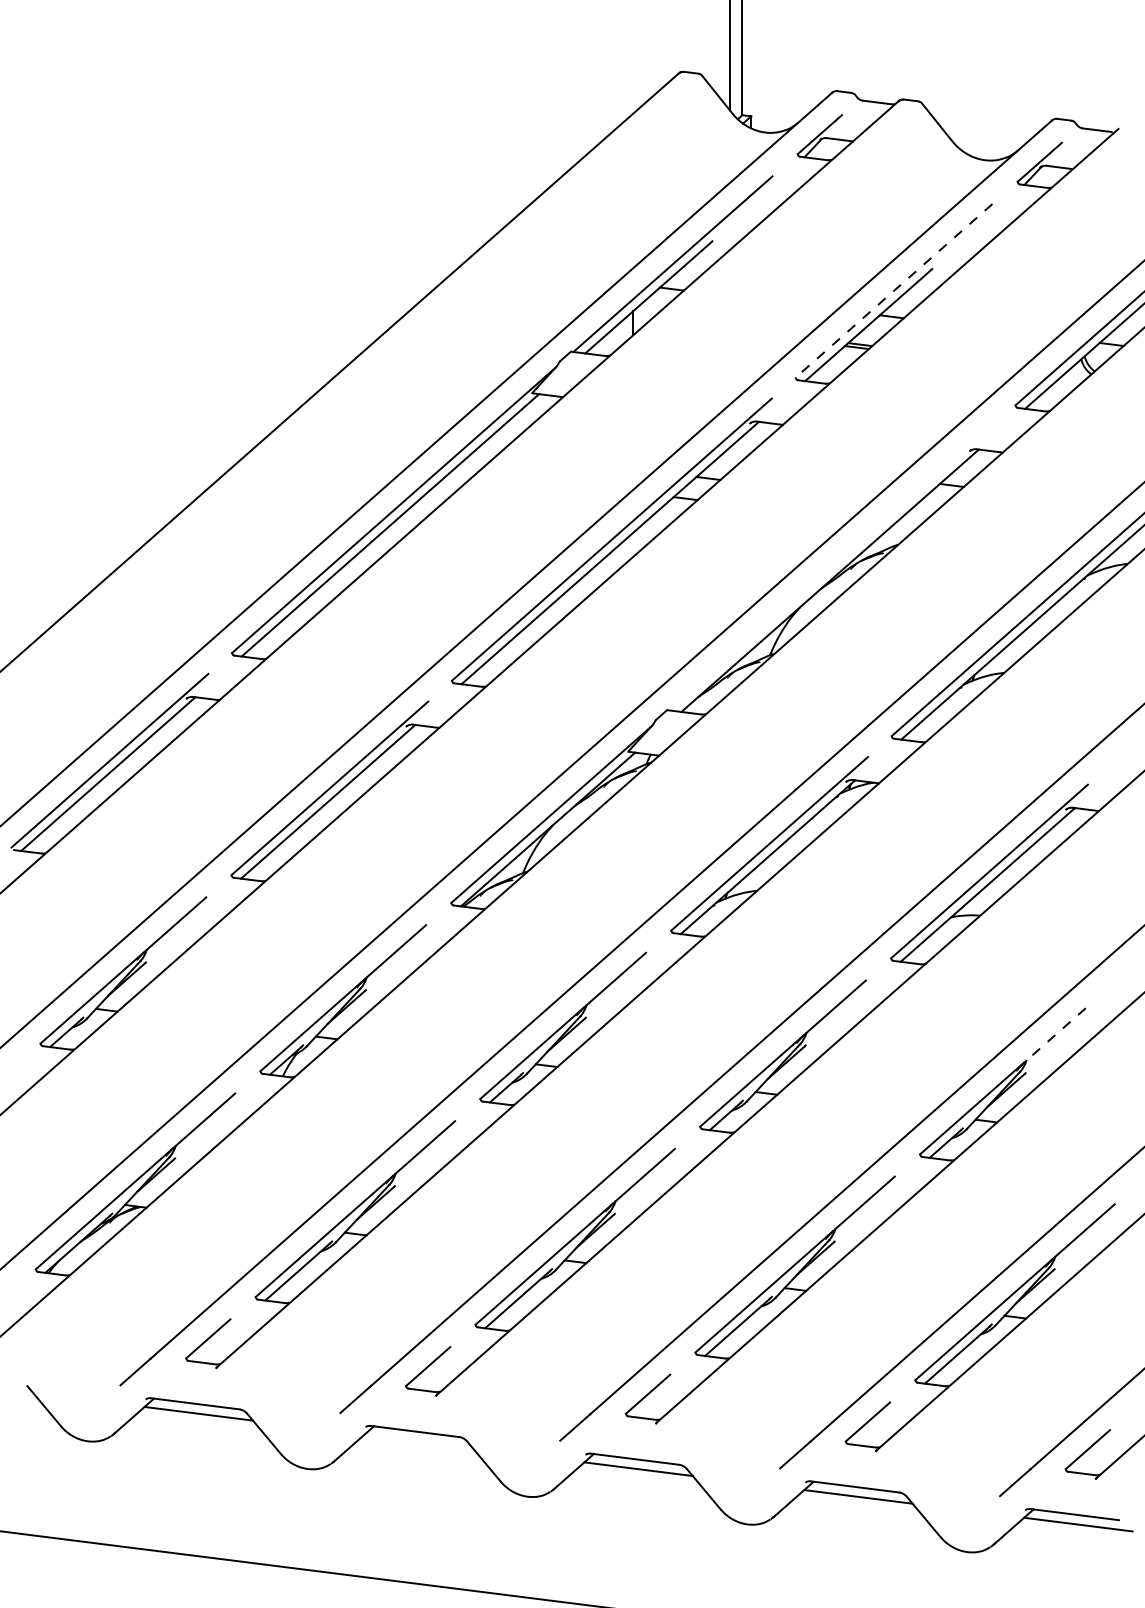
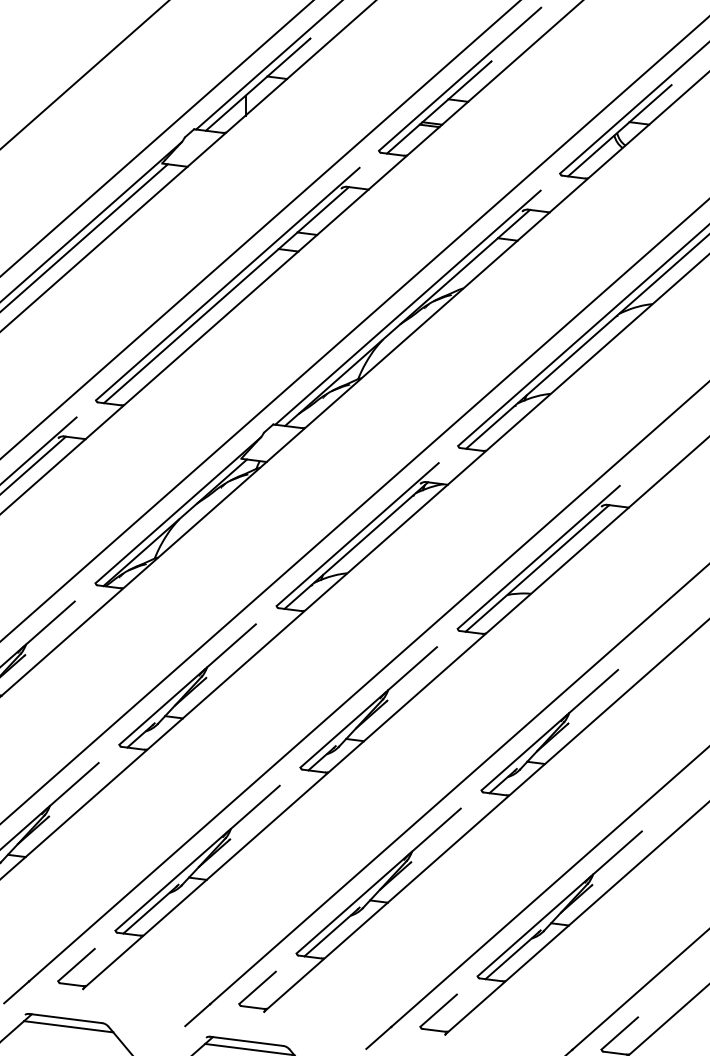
line: (893, 291) -> (459, 79), dashed -> solid
line: (830, 568) -> (407, 307), added
line: (1056, 1034) -> (593, 691), dashed -> solid
line: (418, 1441) -> (68, 1026), added

